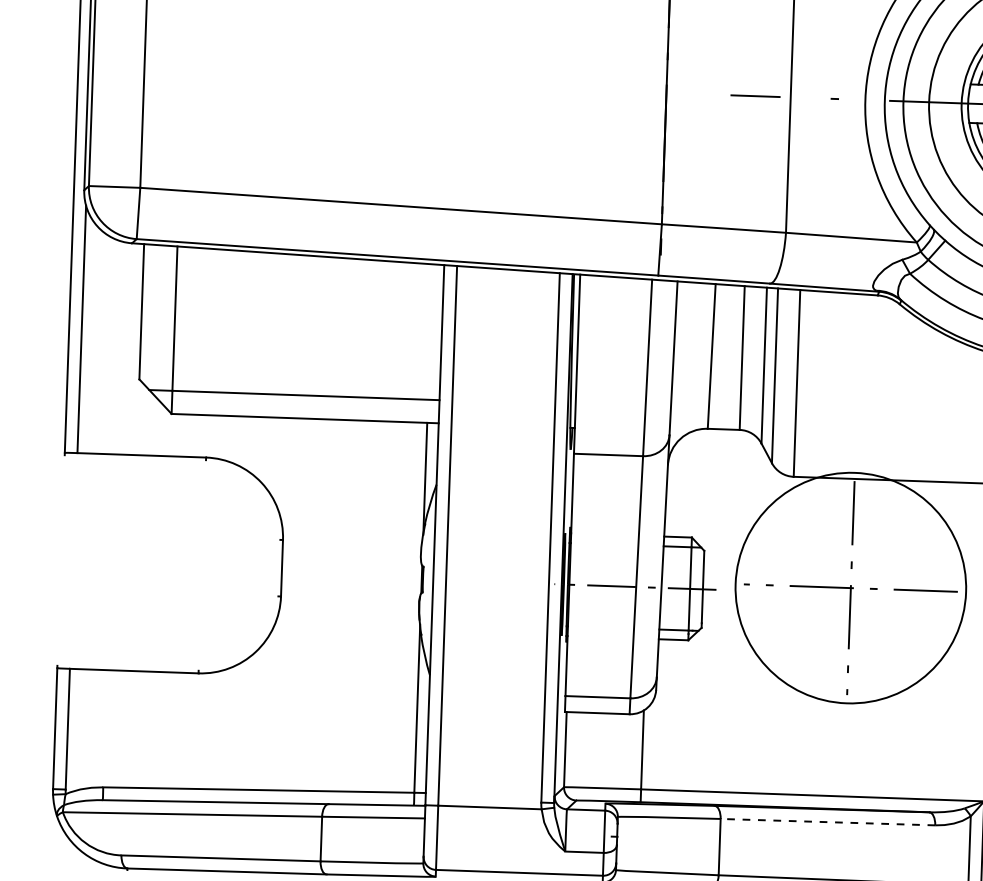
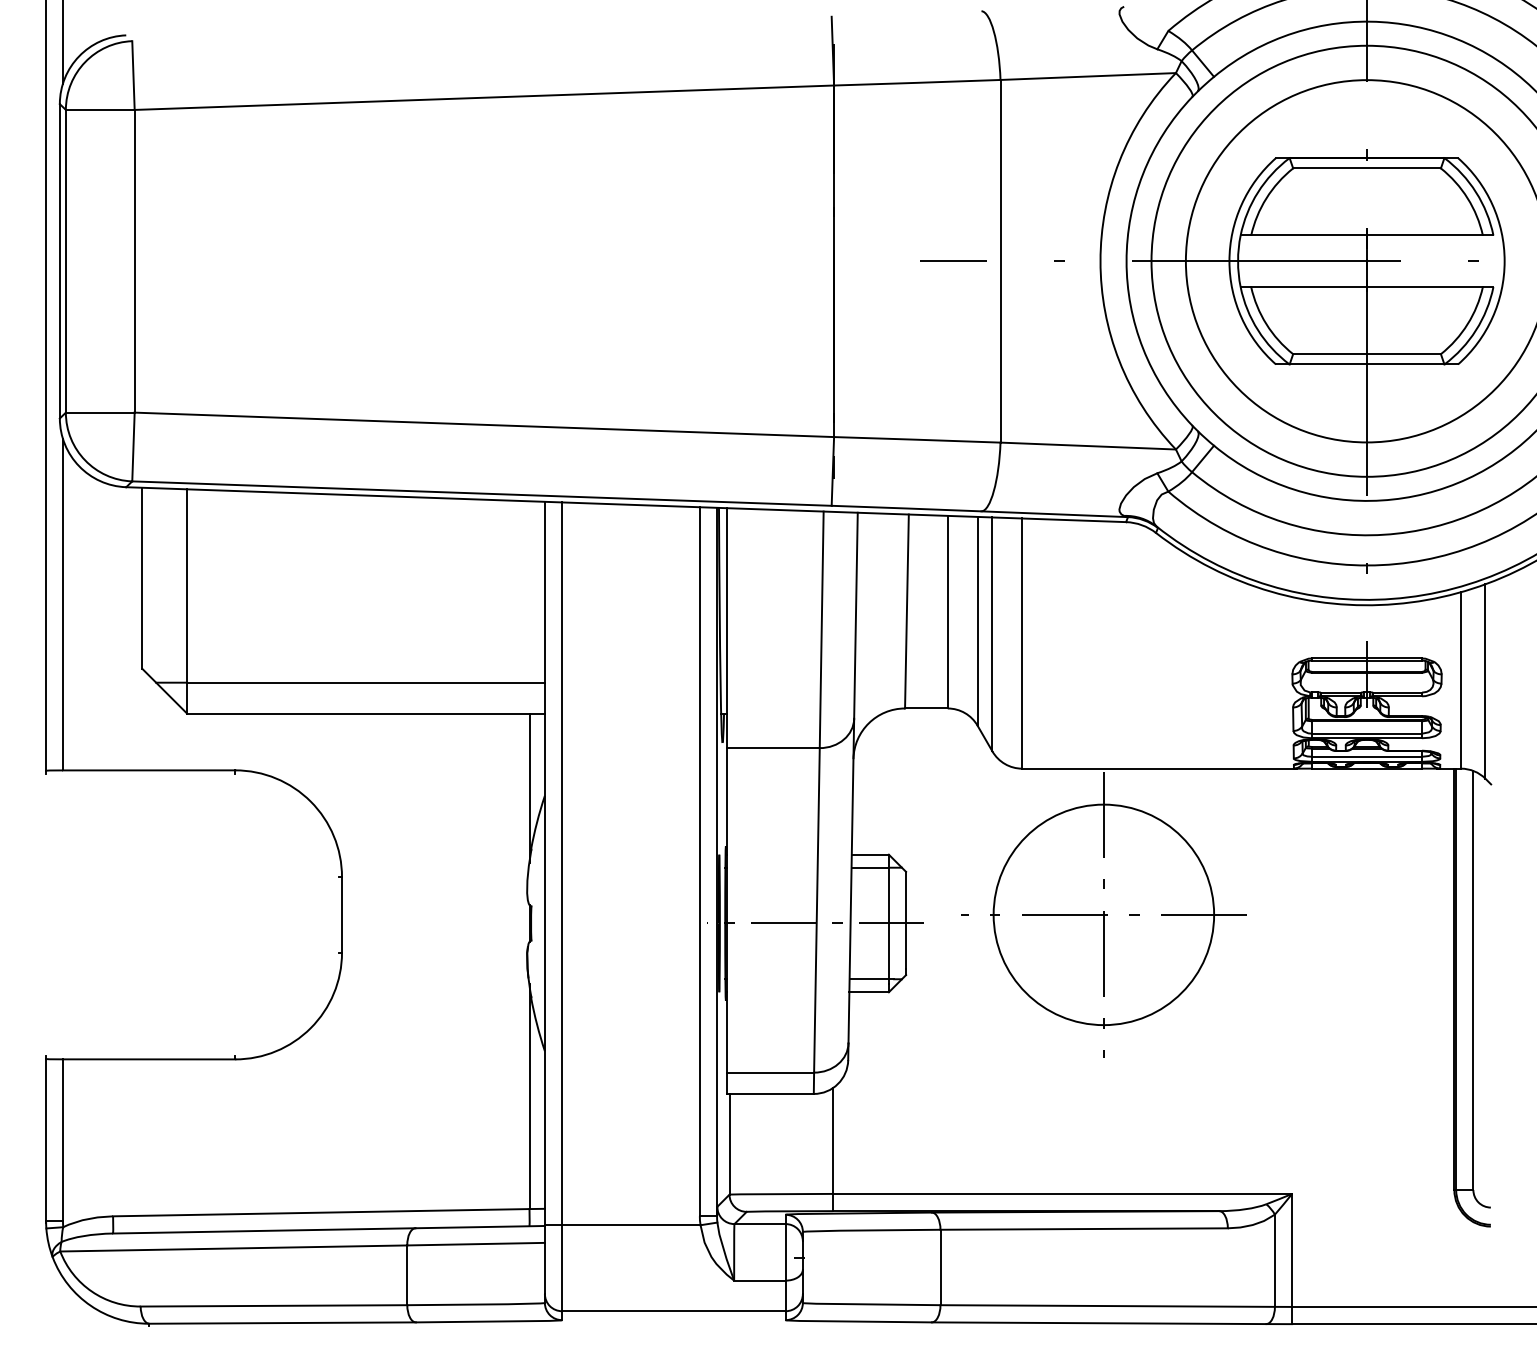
circle: (850, 587) -> (1103, 914), size x0.71
line: (828, 822) -> (1084, 1229), dashed -> solid

